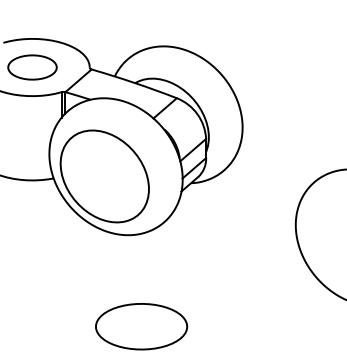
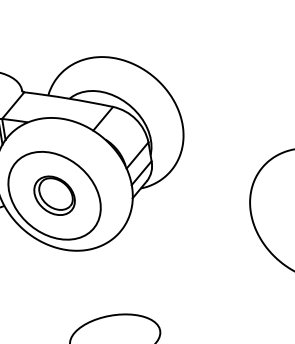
part: (104, 176) -> (54, 195), added

